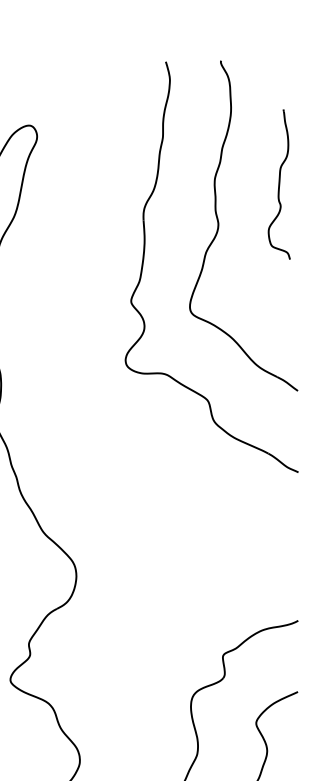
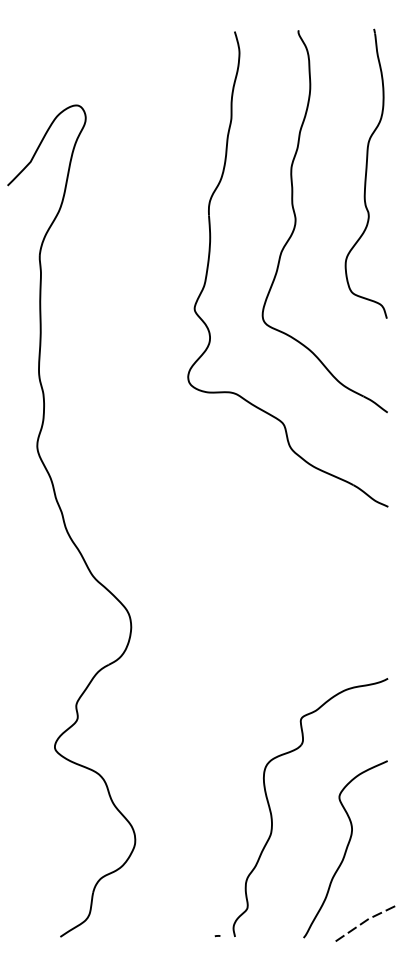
part: (278, 184) -> (365, 173), size x1.67

